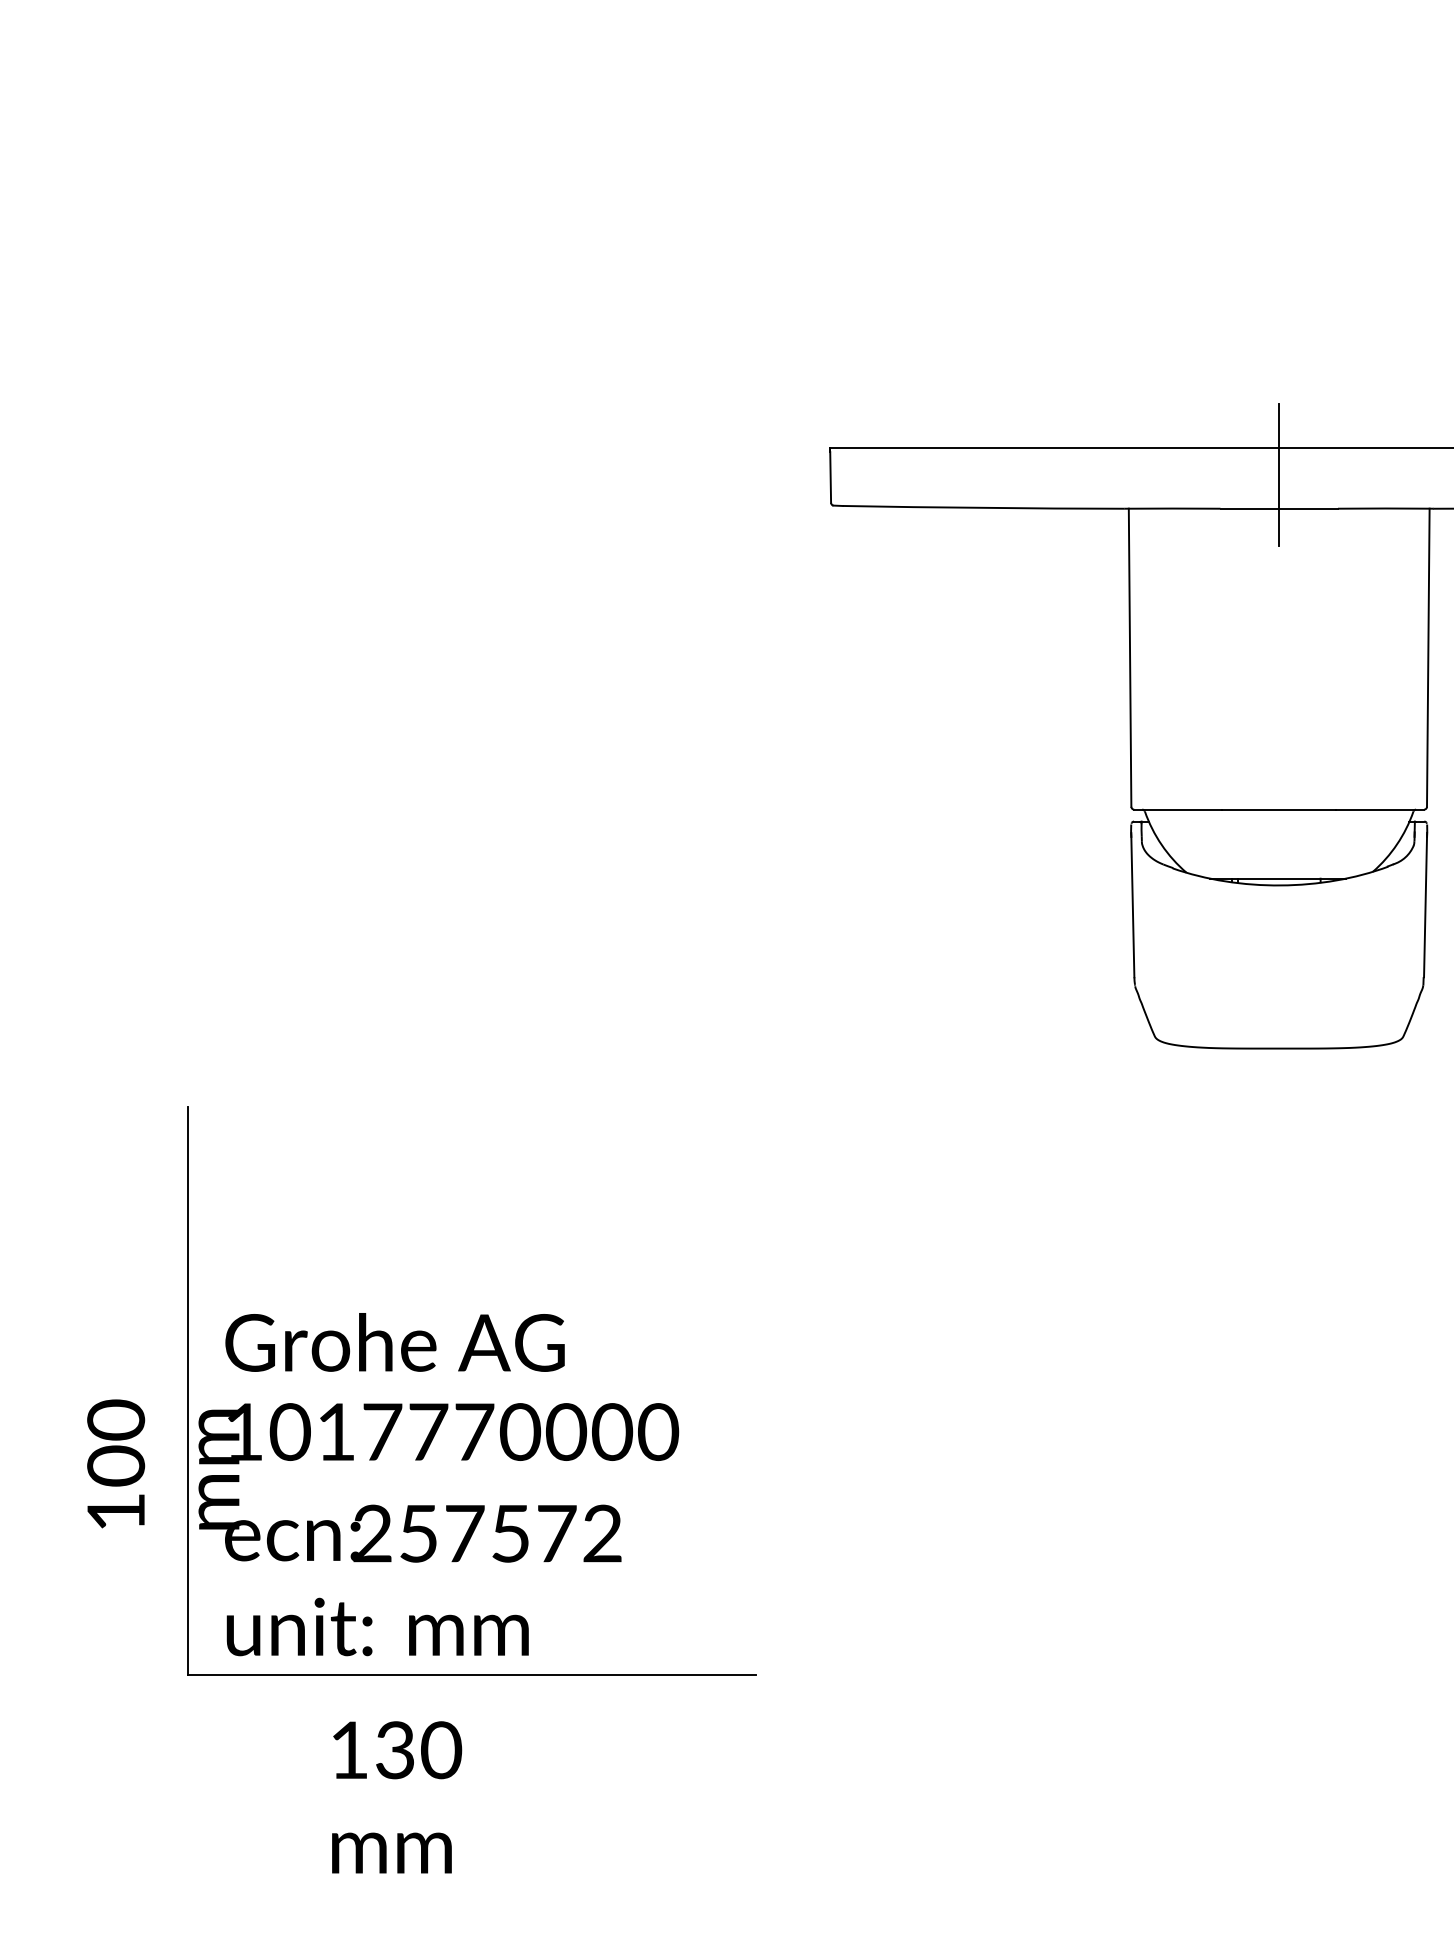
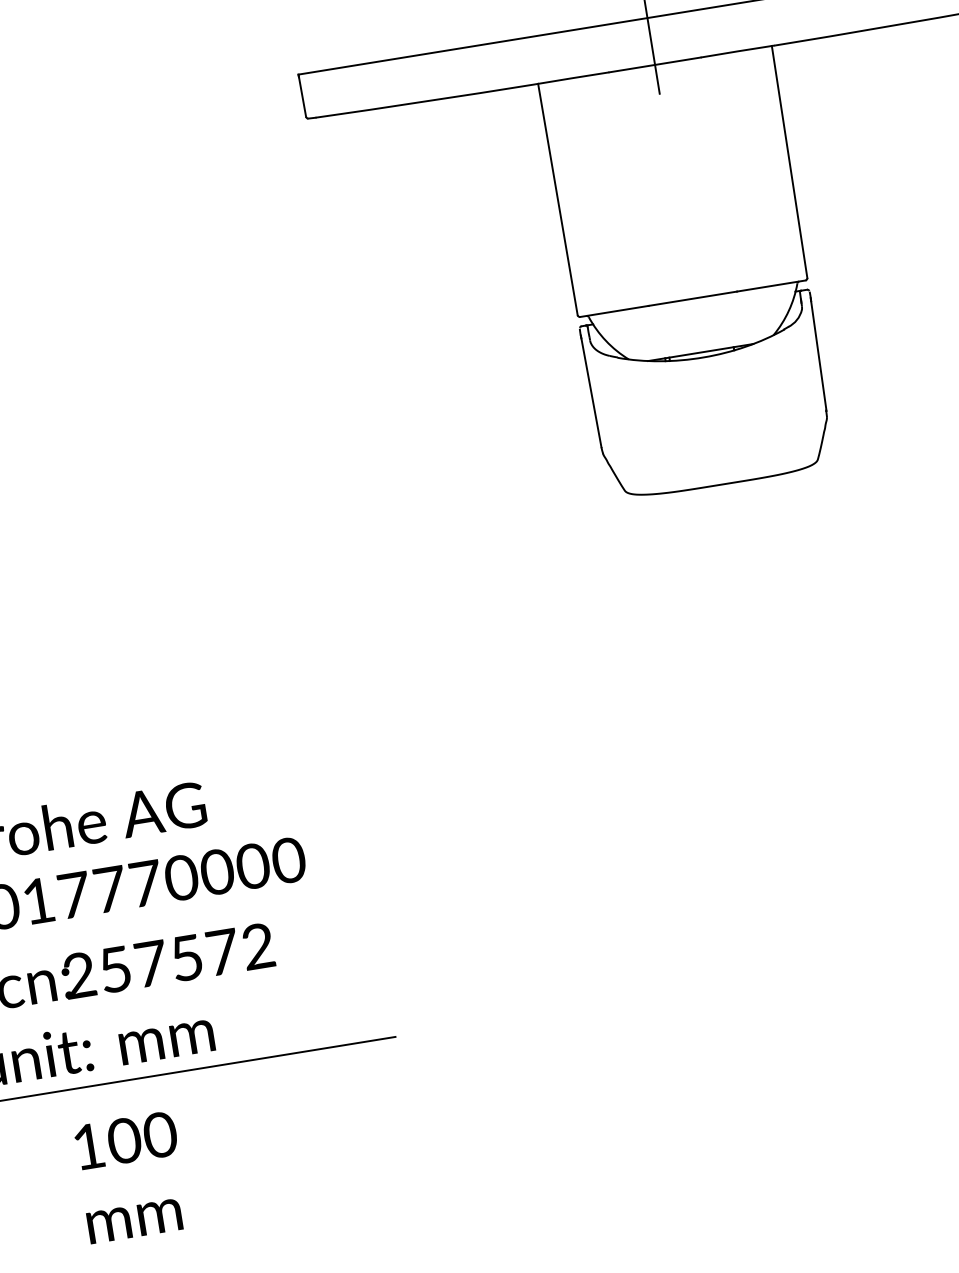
text: (395, 1750) -> (124, 1140), 130 -> 100

